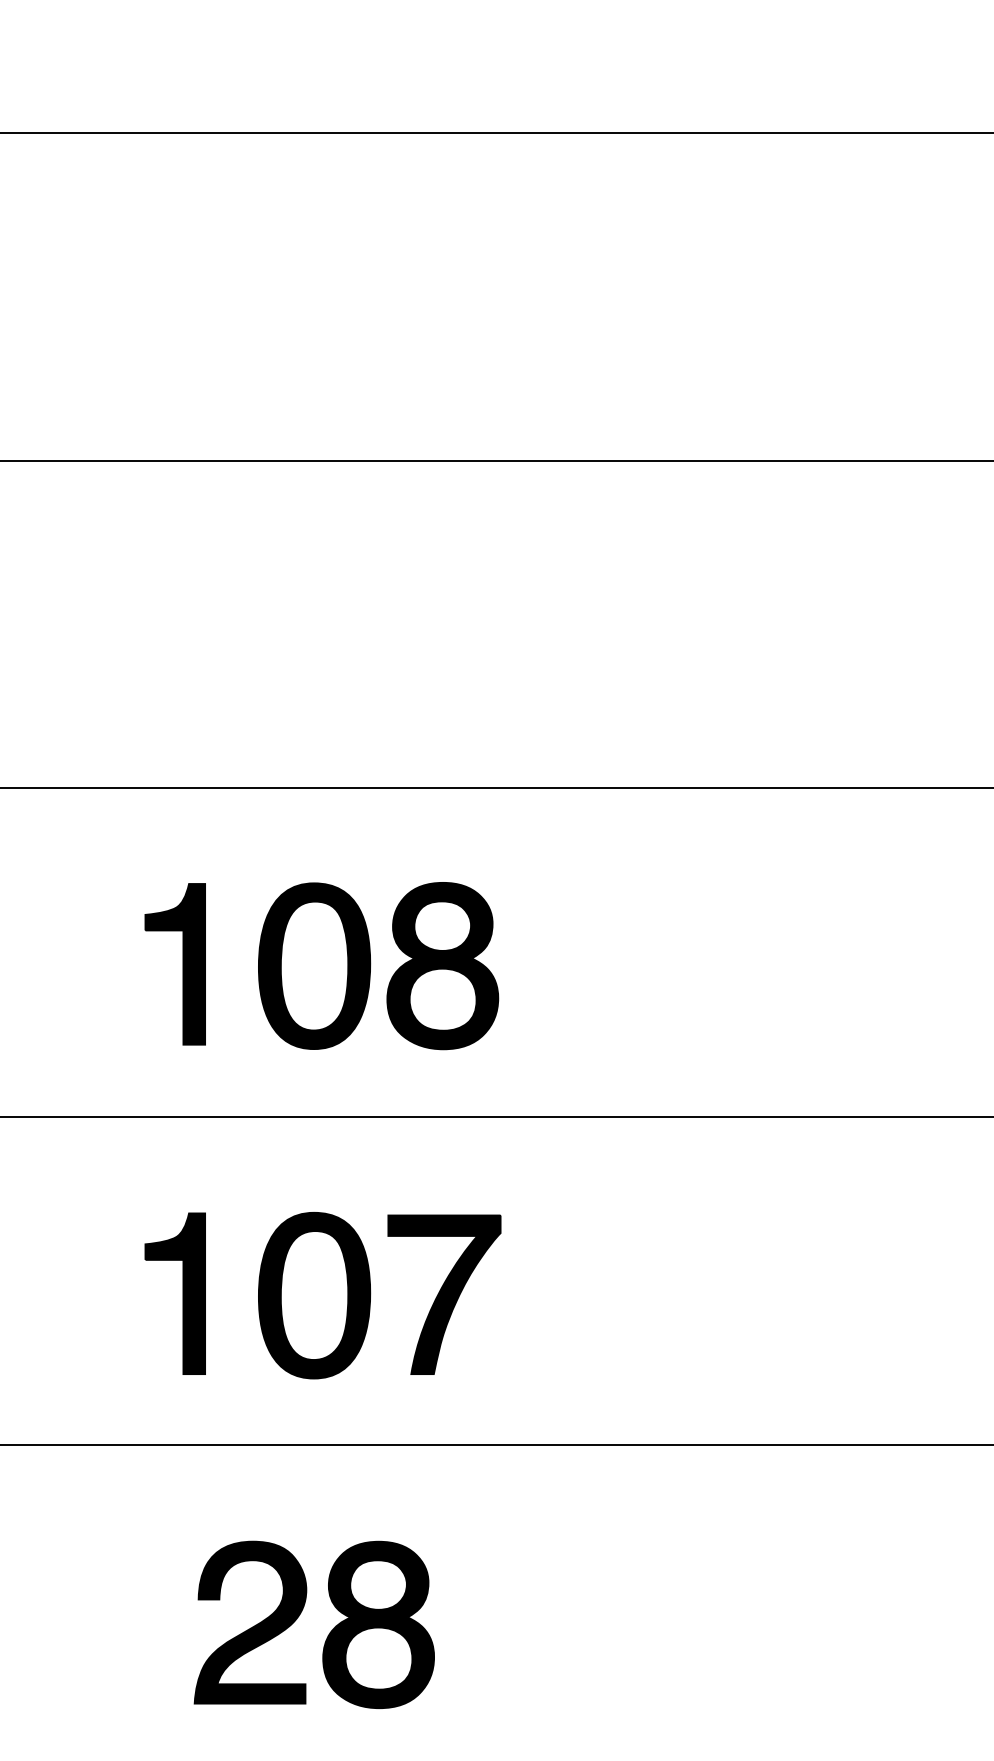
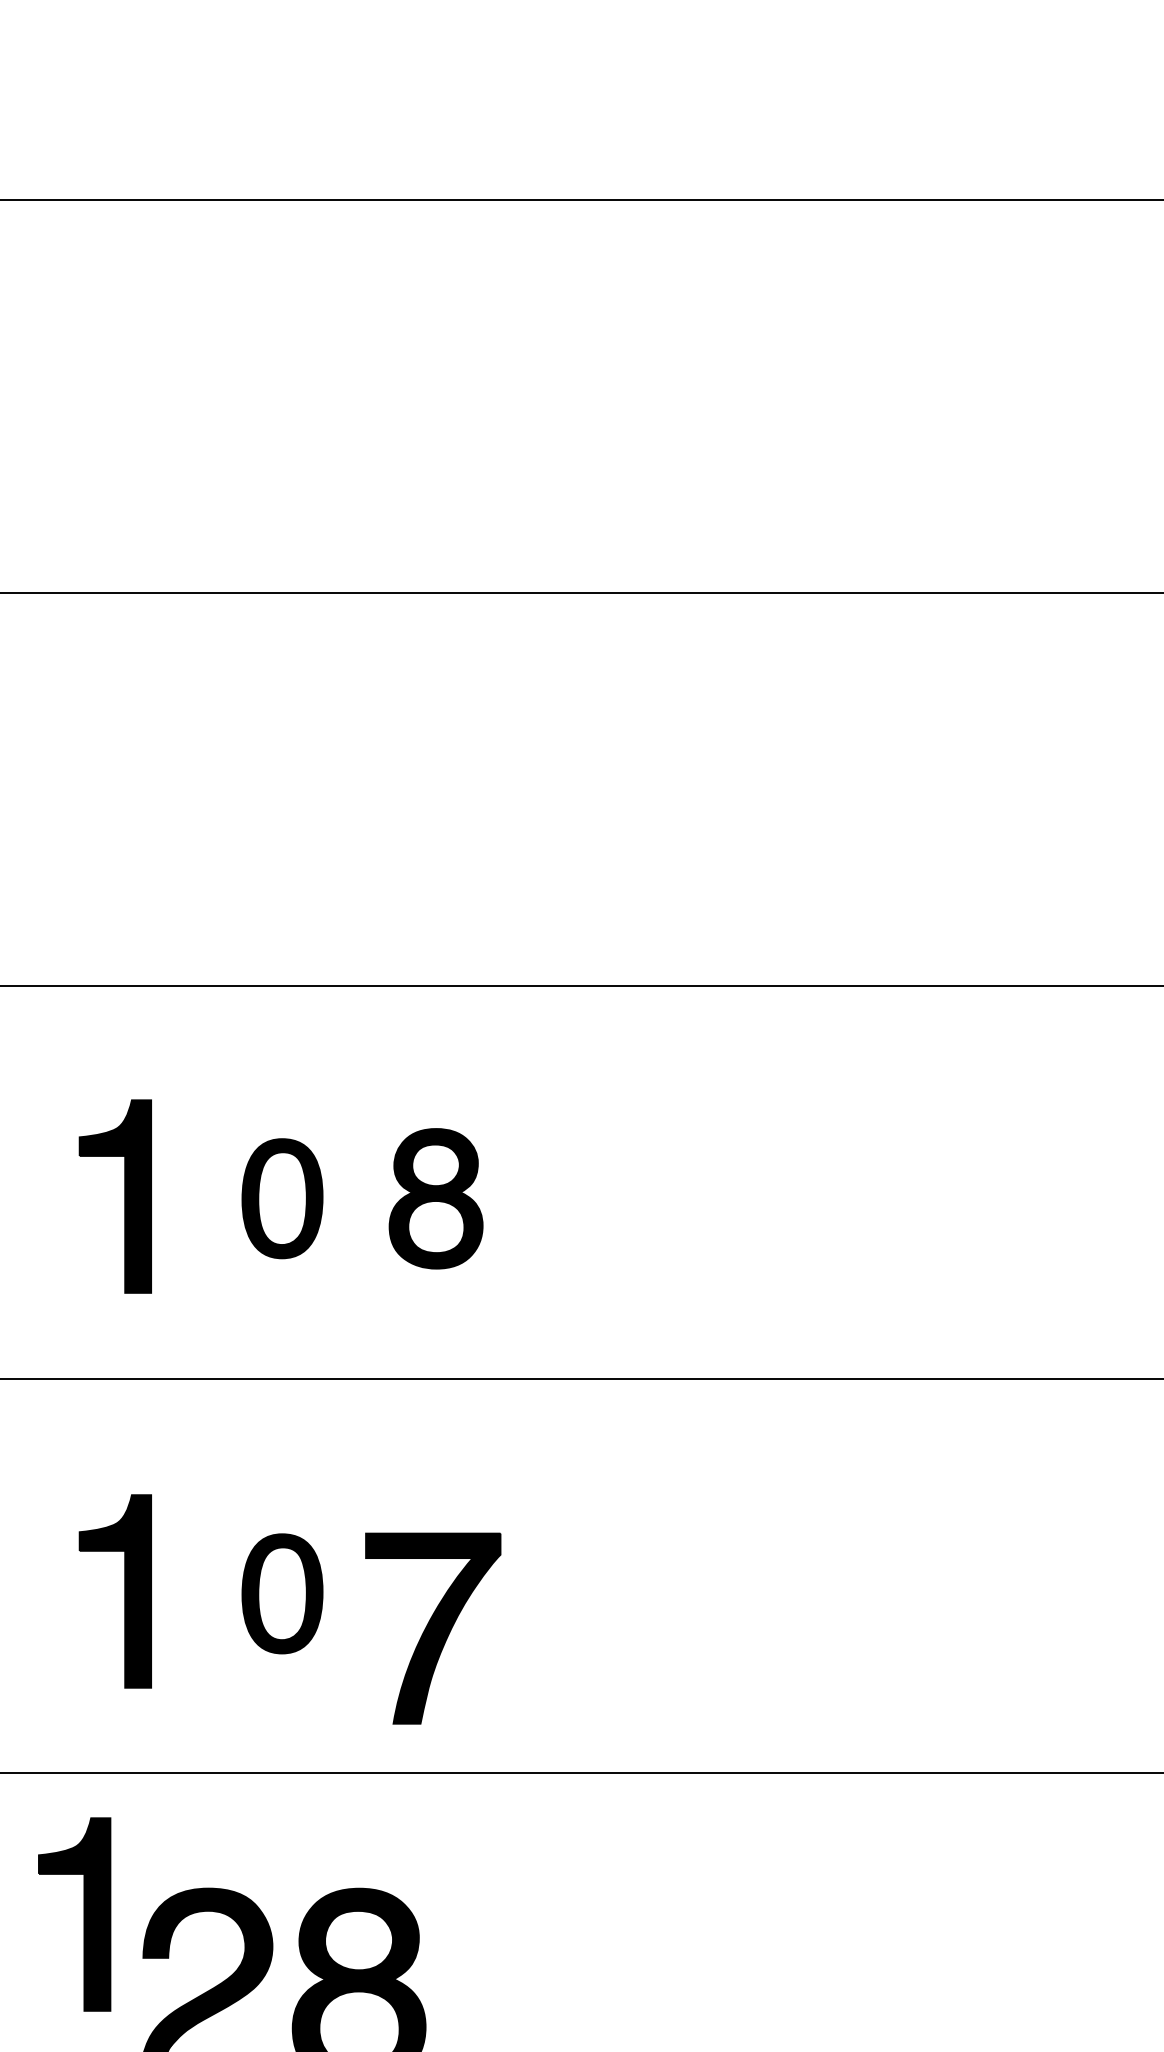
part: (314, 965) -> (282, 1197), size x0.6
part: (442, 966) -> (435, 1199), size x0.7
part: (444, 1294) -> (433, 1628), moved
part: (314, 1295) -> (282, 1593), size x0.6
part: (148, 1563) -> (83, 1914), added

